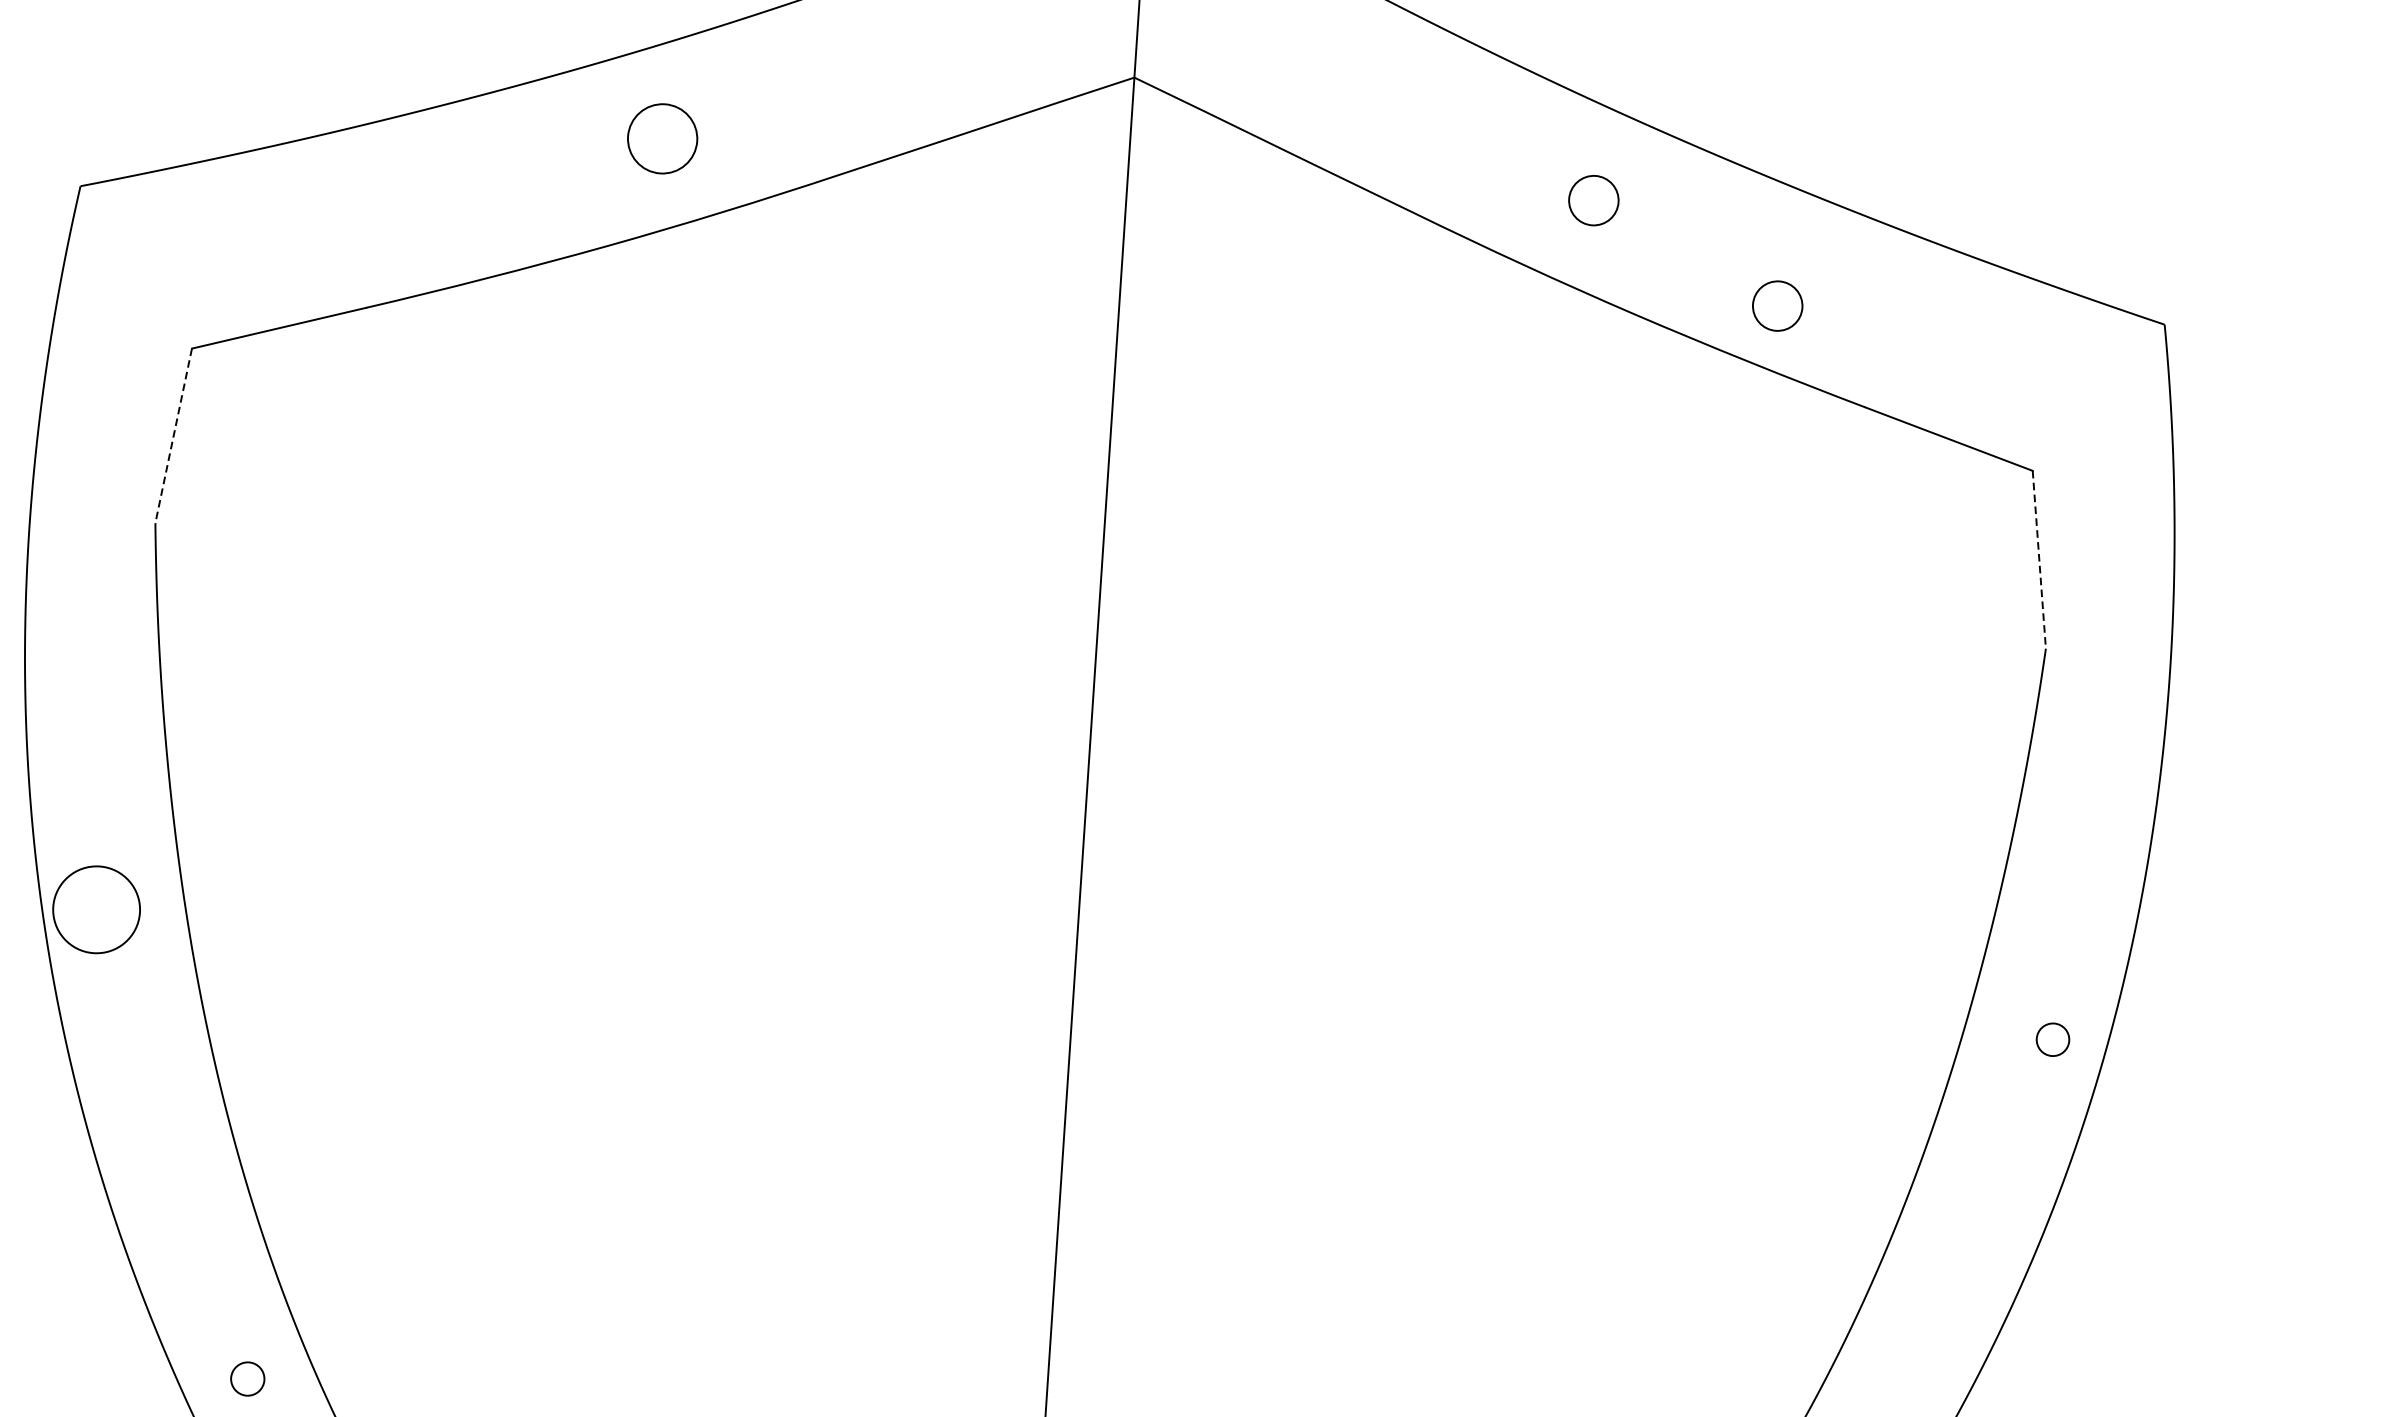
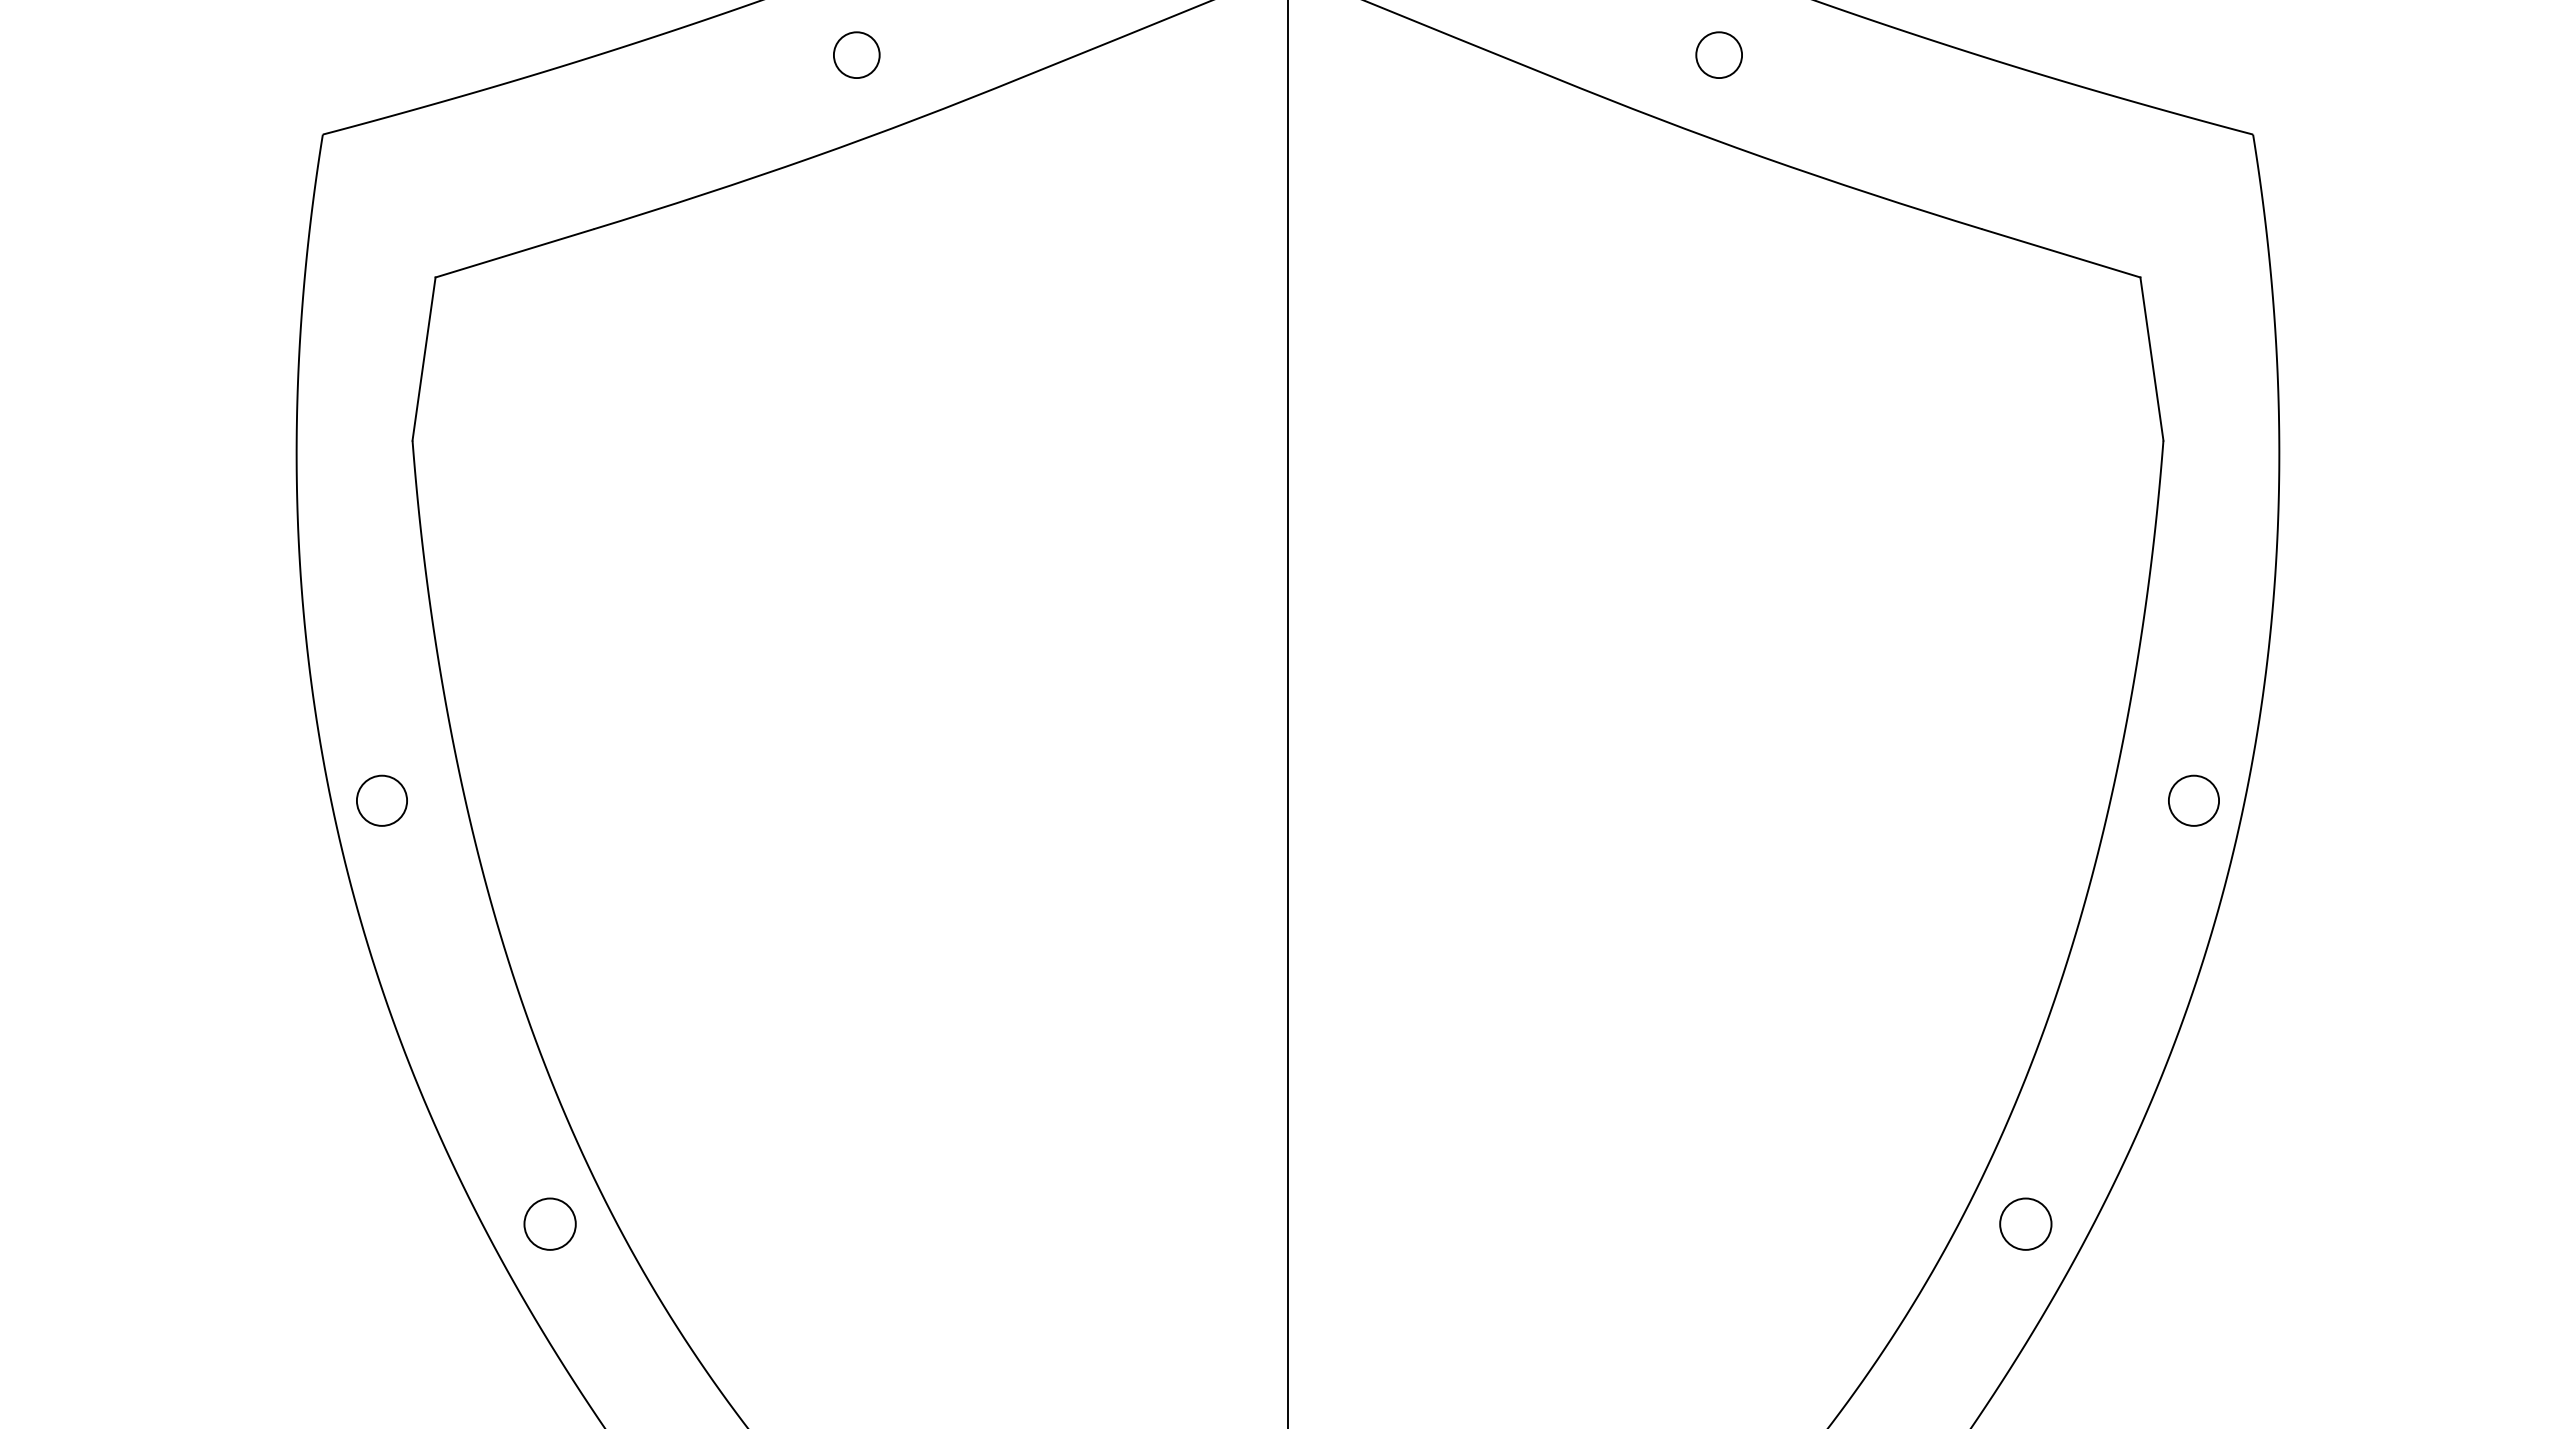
circle: (662, 138) -> (856, 54), size x0.71
circle: (1777, 305) -> (1894, 140), removed
line: (173, 436) -> (423, 359), dashed -> solid
line: (2039, 560) -> (2152, 359), dashed -> solid
circle: (96, 909) -> (381, 800), size x0.62
circle: (2052, 1039) -> (2193, 800), size x1.67
circle: (247, 1378) -> (549, 1223), size x1.67

